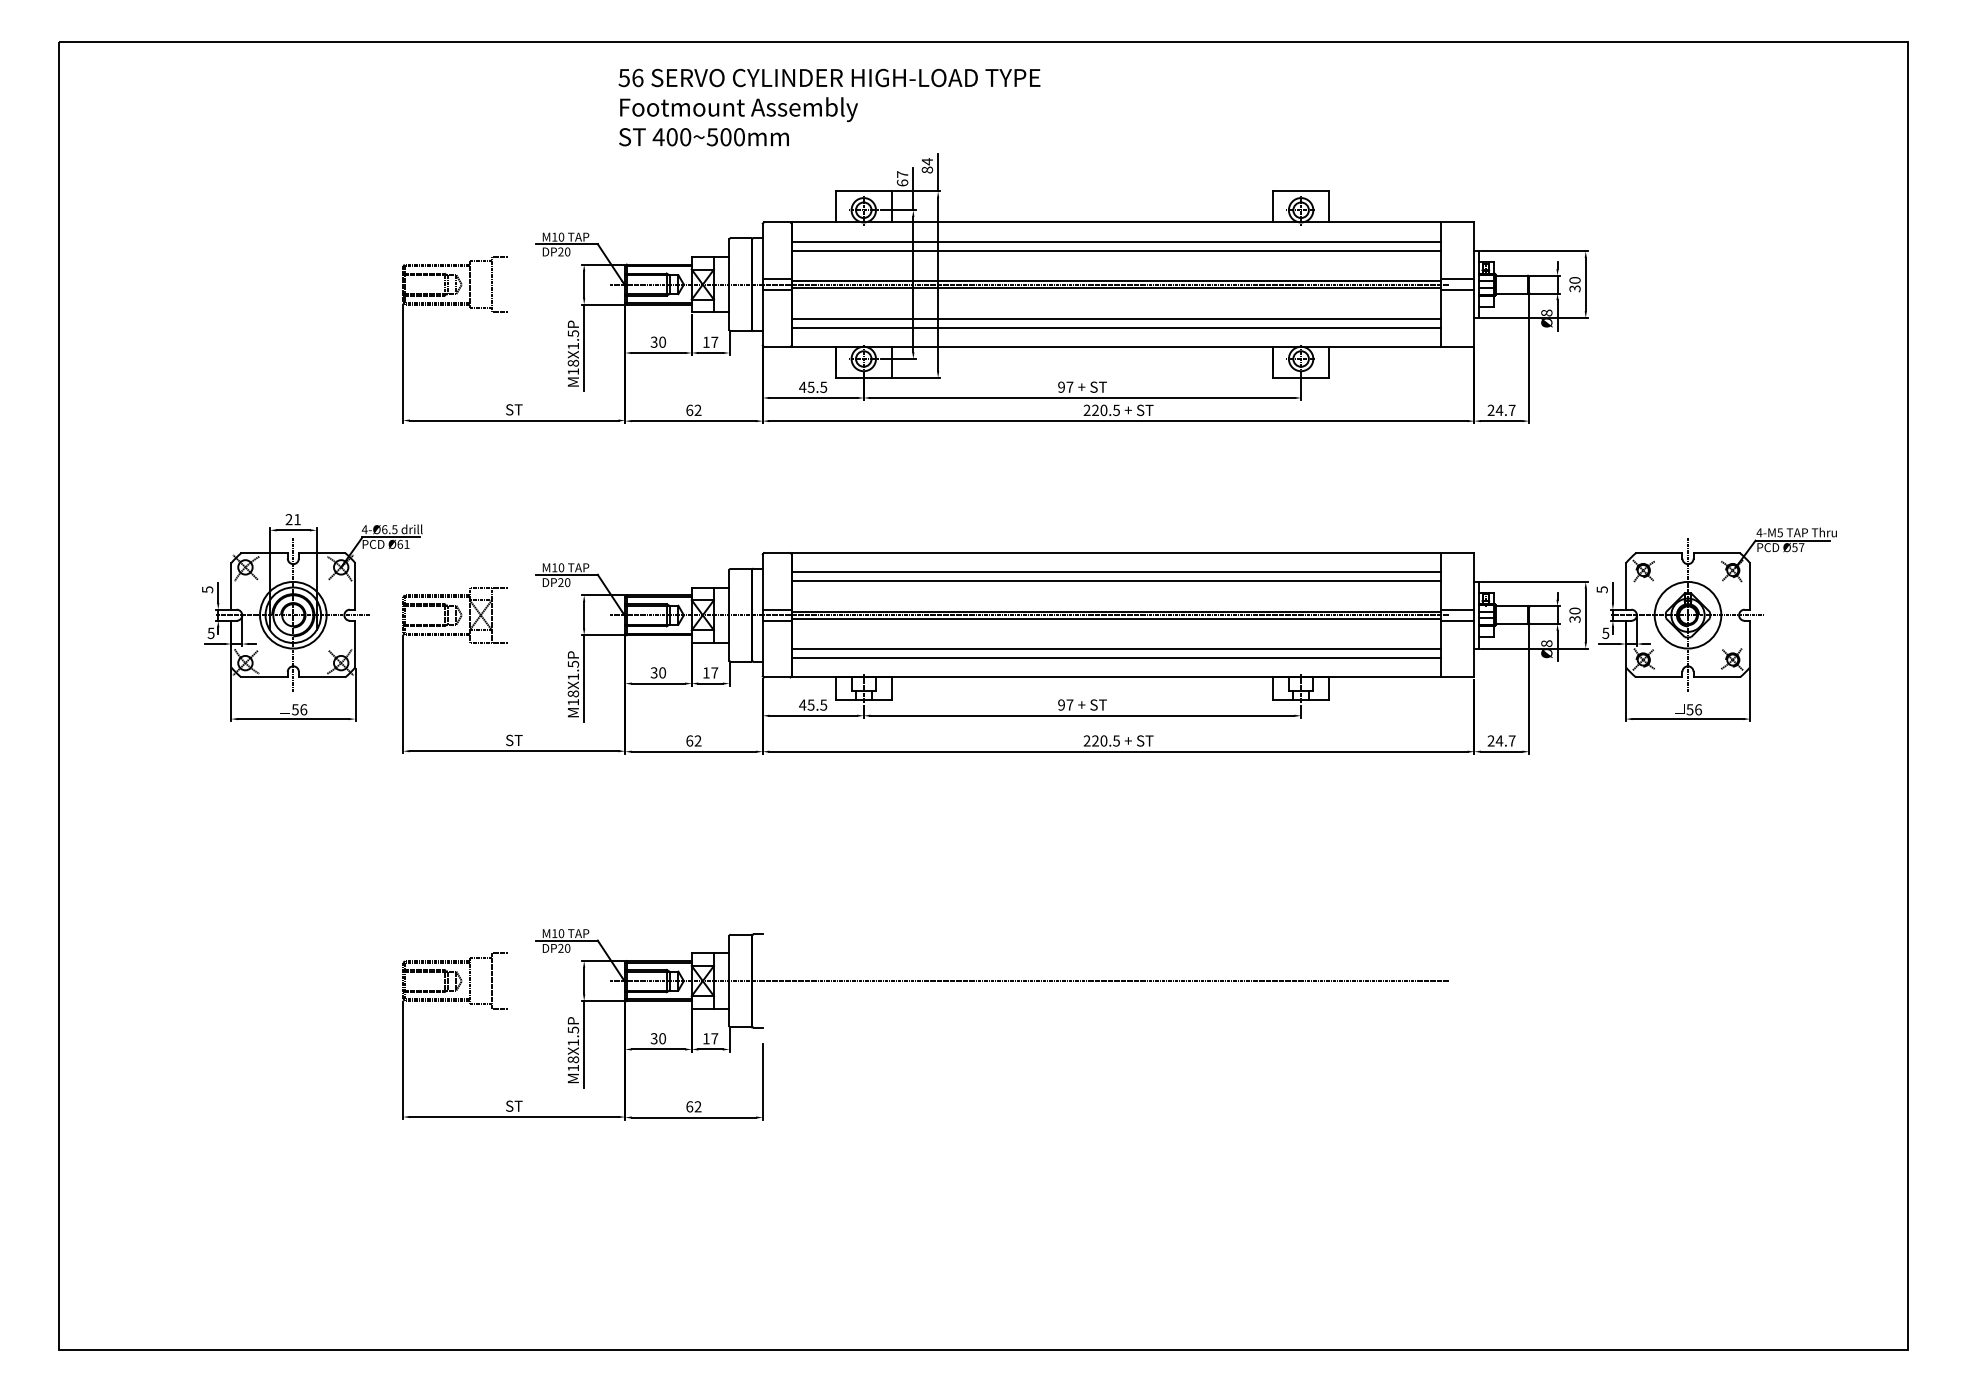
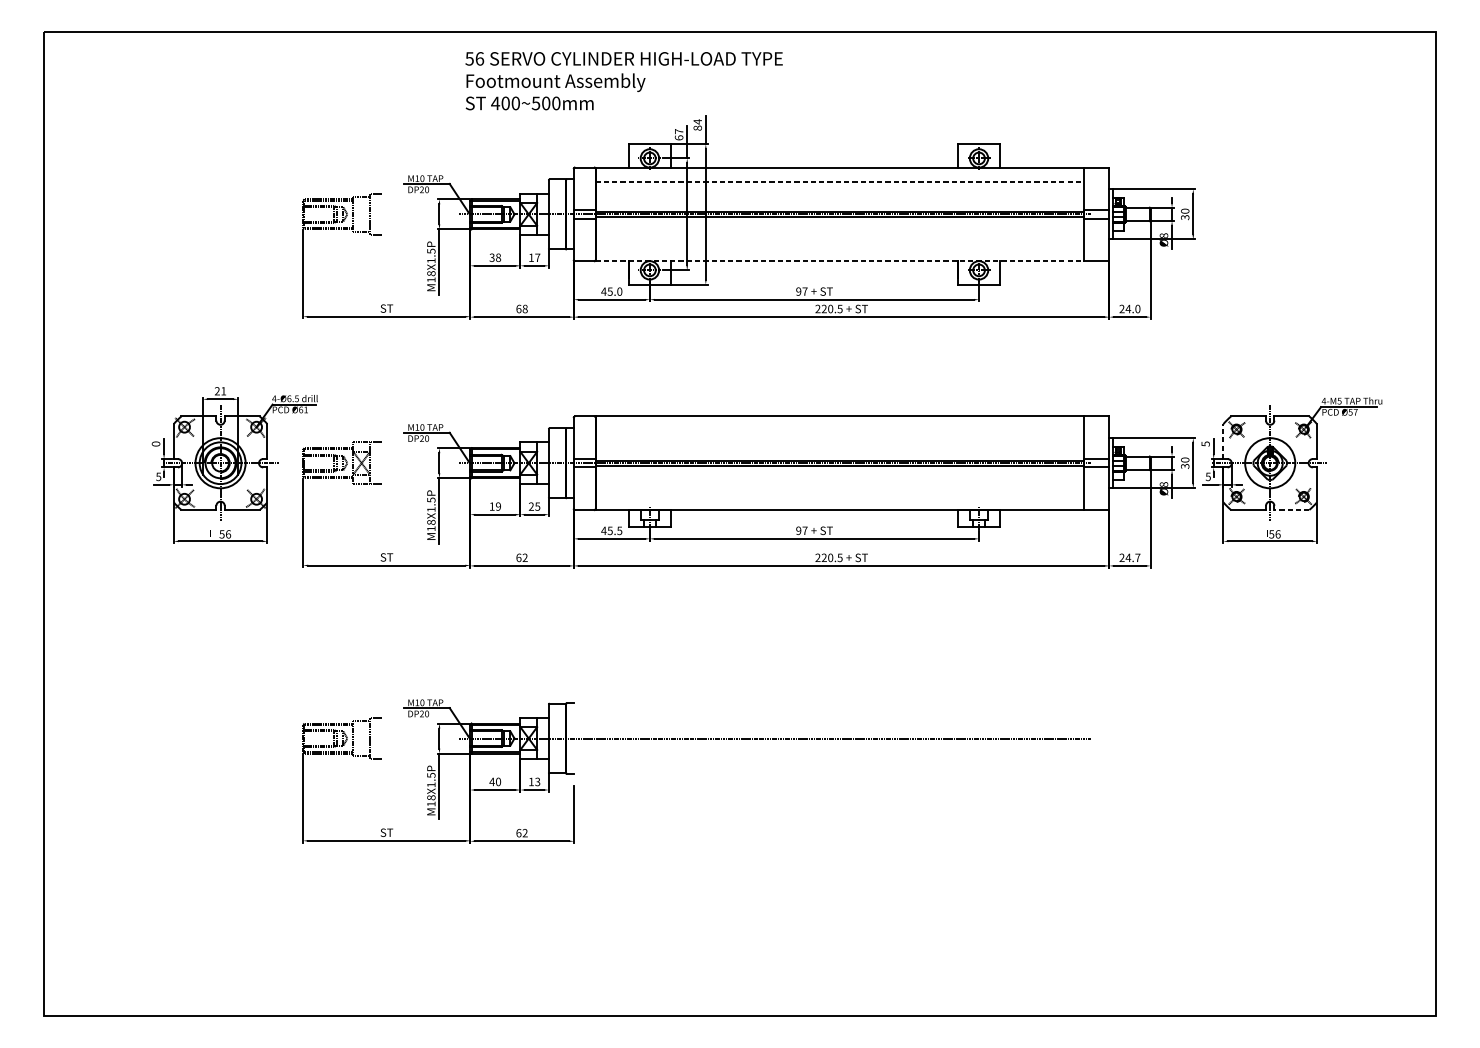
line: (1116, 241) -> (840, 181), solid -> dashed
line: (1115, 250) -> (839, 188), removed
line: (1115, 318) -> (839, 239), removed
line: (1115, 327) -> (839, 246), removed
text: (662, 342) -> (498, 257), 30 -> 38
line: (1116, 346) -> (840, 260), solid -> dashed
text: (823, 386) -> (619, 291), 45.5 -> 45.0
text: (697, 410) -> (524, 309), 62 -> 68
text: (1511, 410) -> (1137, 309), 24.7 -> 24.0
line: (1115, 572) -> (839, 431), removed
line: (1115, 581) -> (839, 437), removed
line: (1625, 586) -> (1223, 441), solid -> dashed
text: (207, 589) -> (155, 443), 5 -> 0
line: (1115, 649) -> (839, 489), removed
line: (1115, 658) -> (839, 495), removed
text: (657, 672) -> (494, 506), 30 -> 19
text: (710, 672) -> (534, 506), 17 -> 25
line: (1716, 677) -> (1291, 510), solid -> dashed
text: (653, 1038) -> (491, 781), 30 -> 40
text: (714, 1038) -> (537, 781), 17 -> 13

